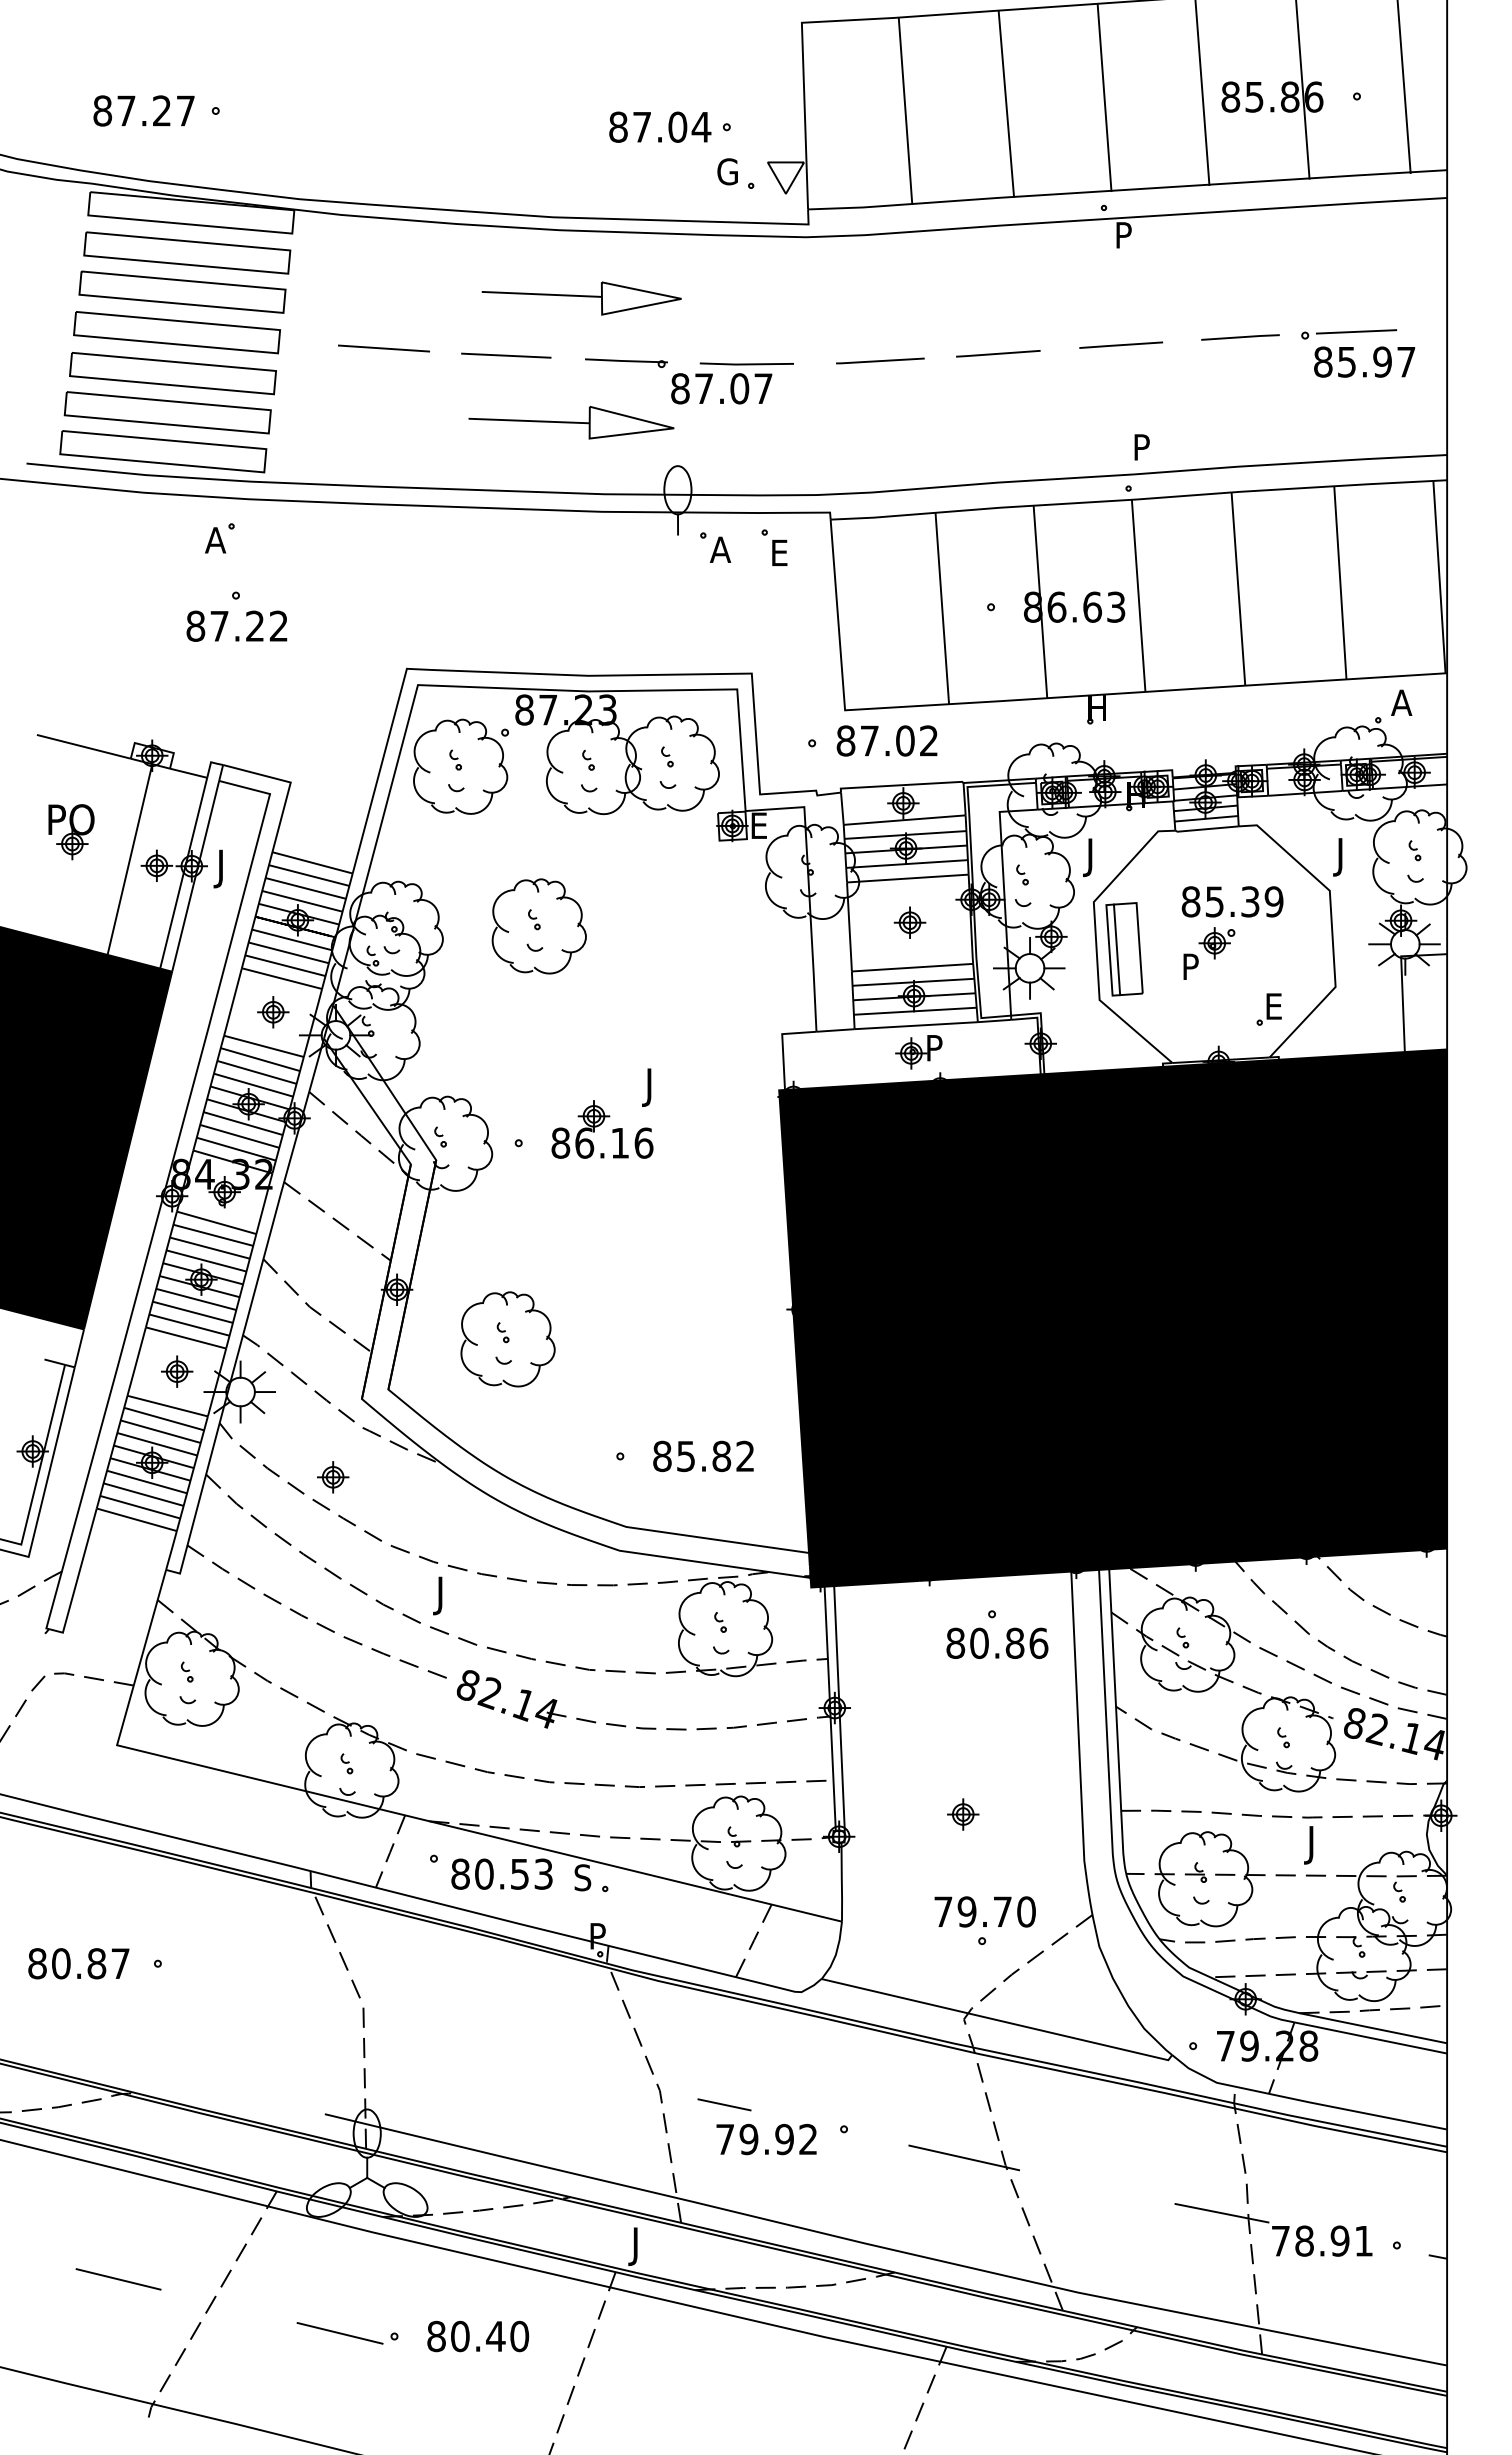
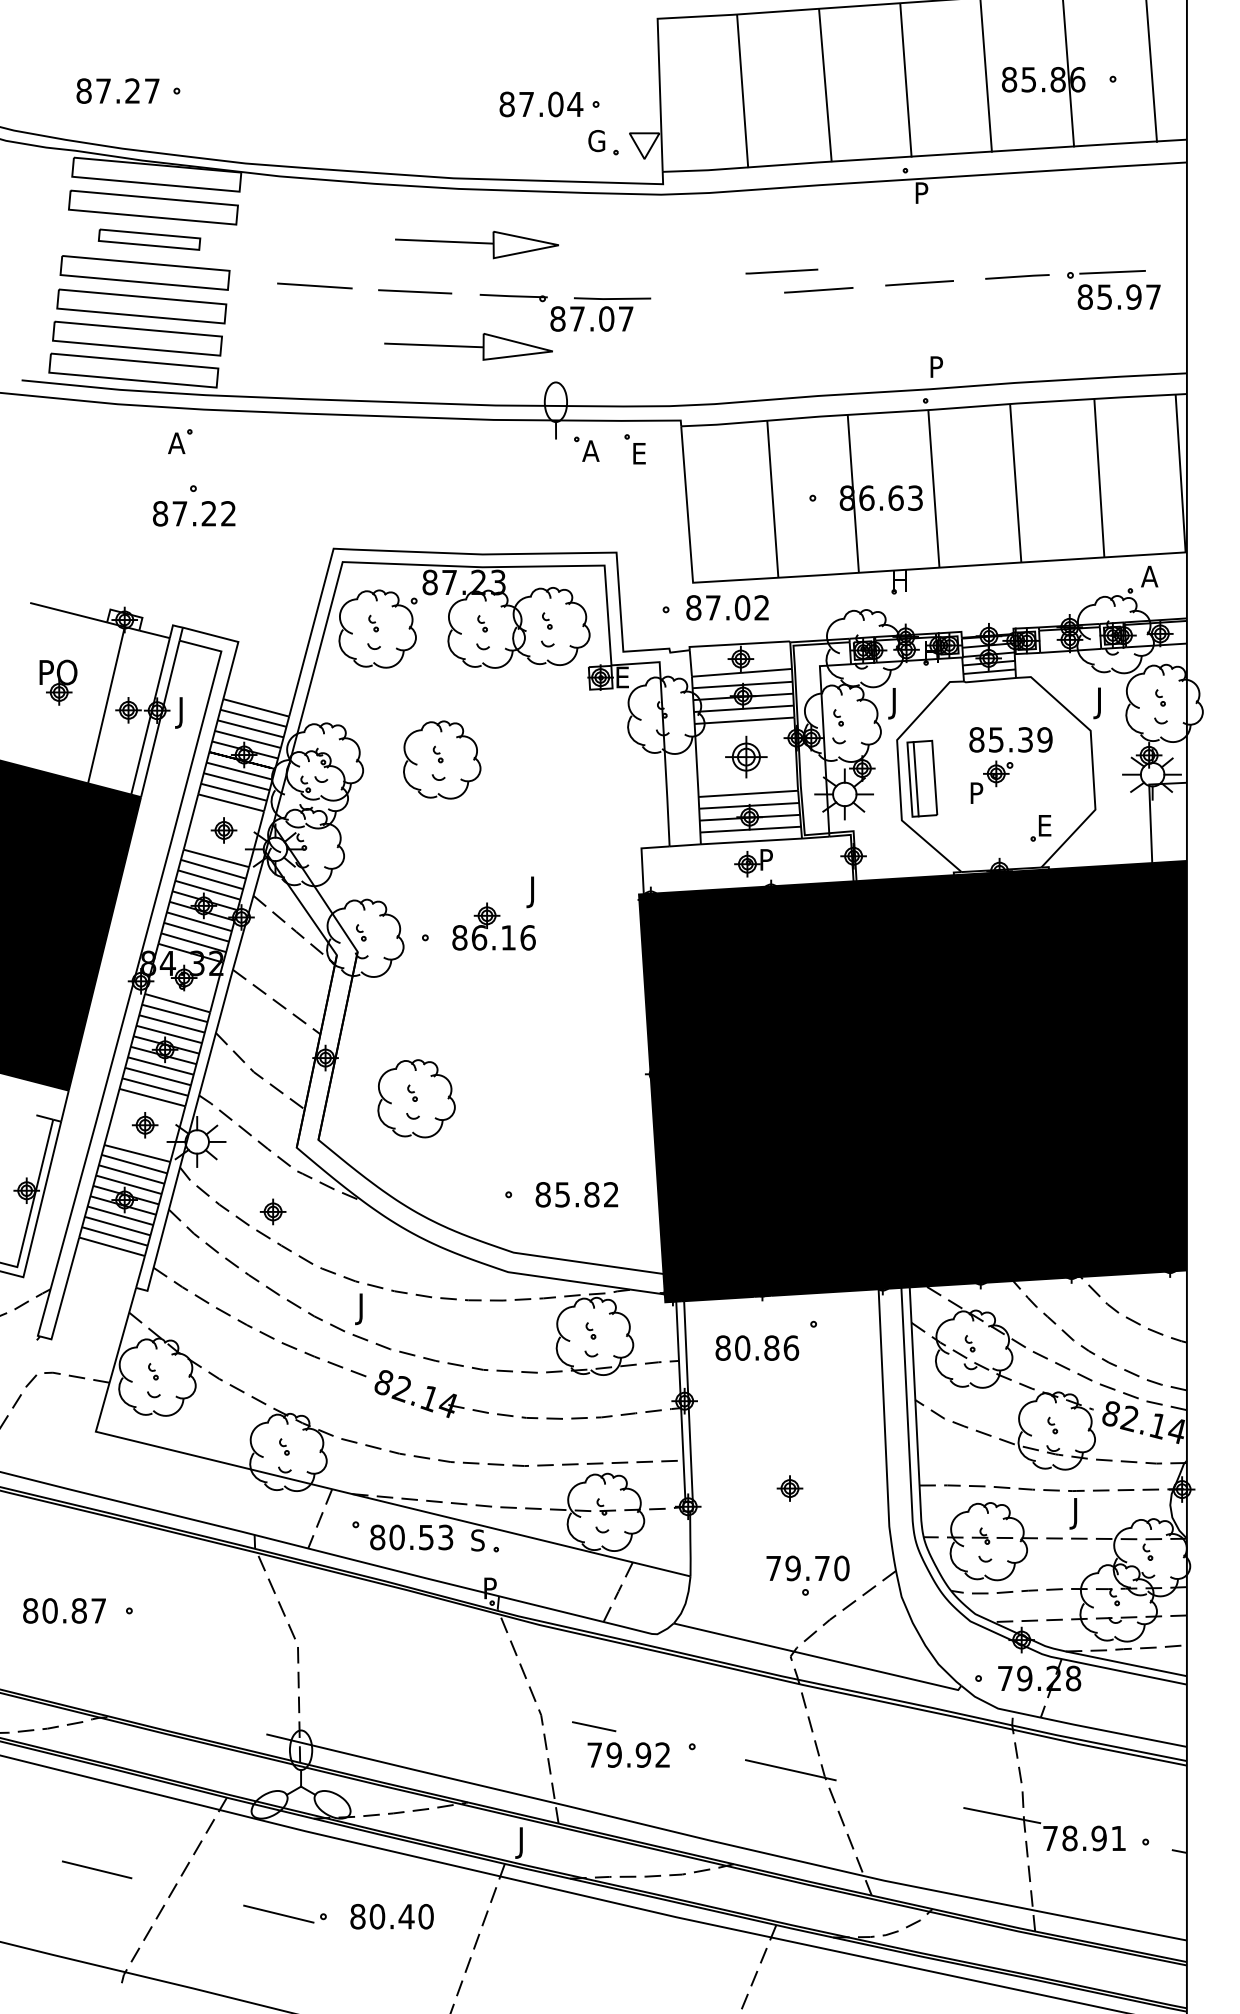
part: (182, 291) -> (149, 239), size x0.6
line: (880, 360) -> (782, 271), moved
part: (909, 922) -> (745, 756), size x1.6
text: (997, 1642) -> (757, 1347), moved

